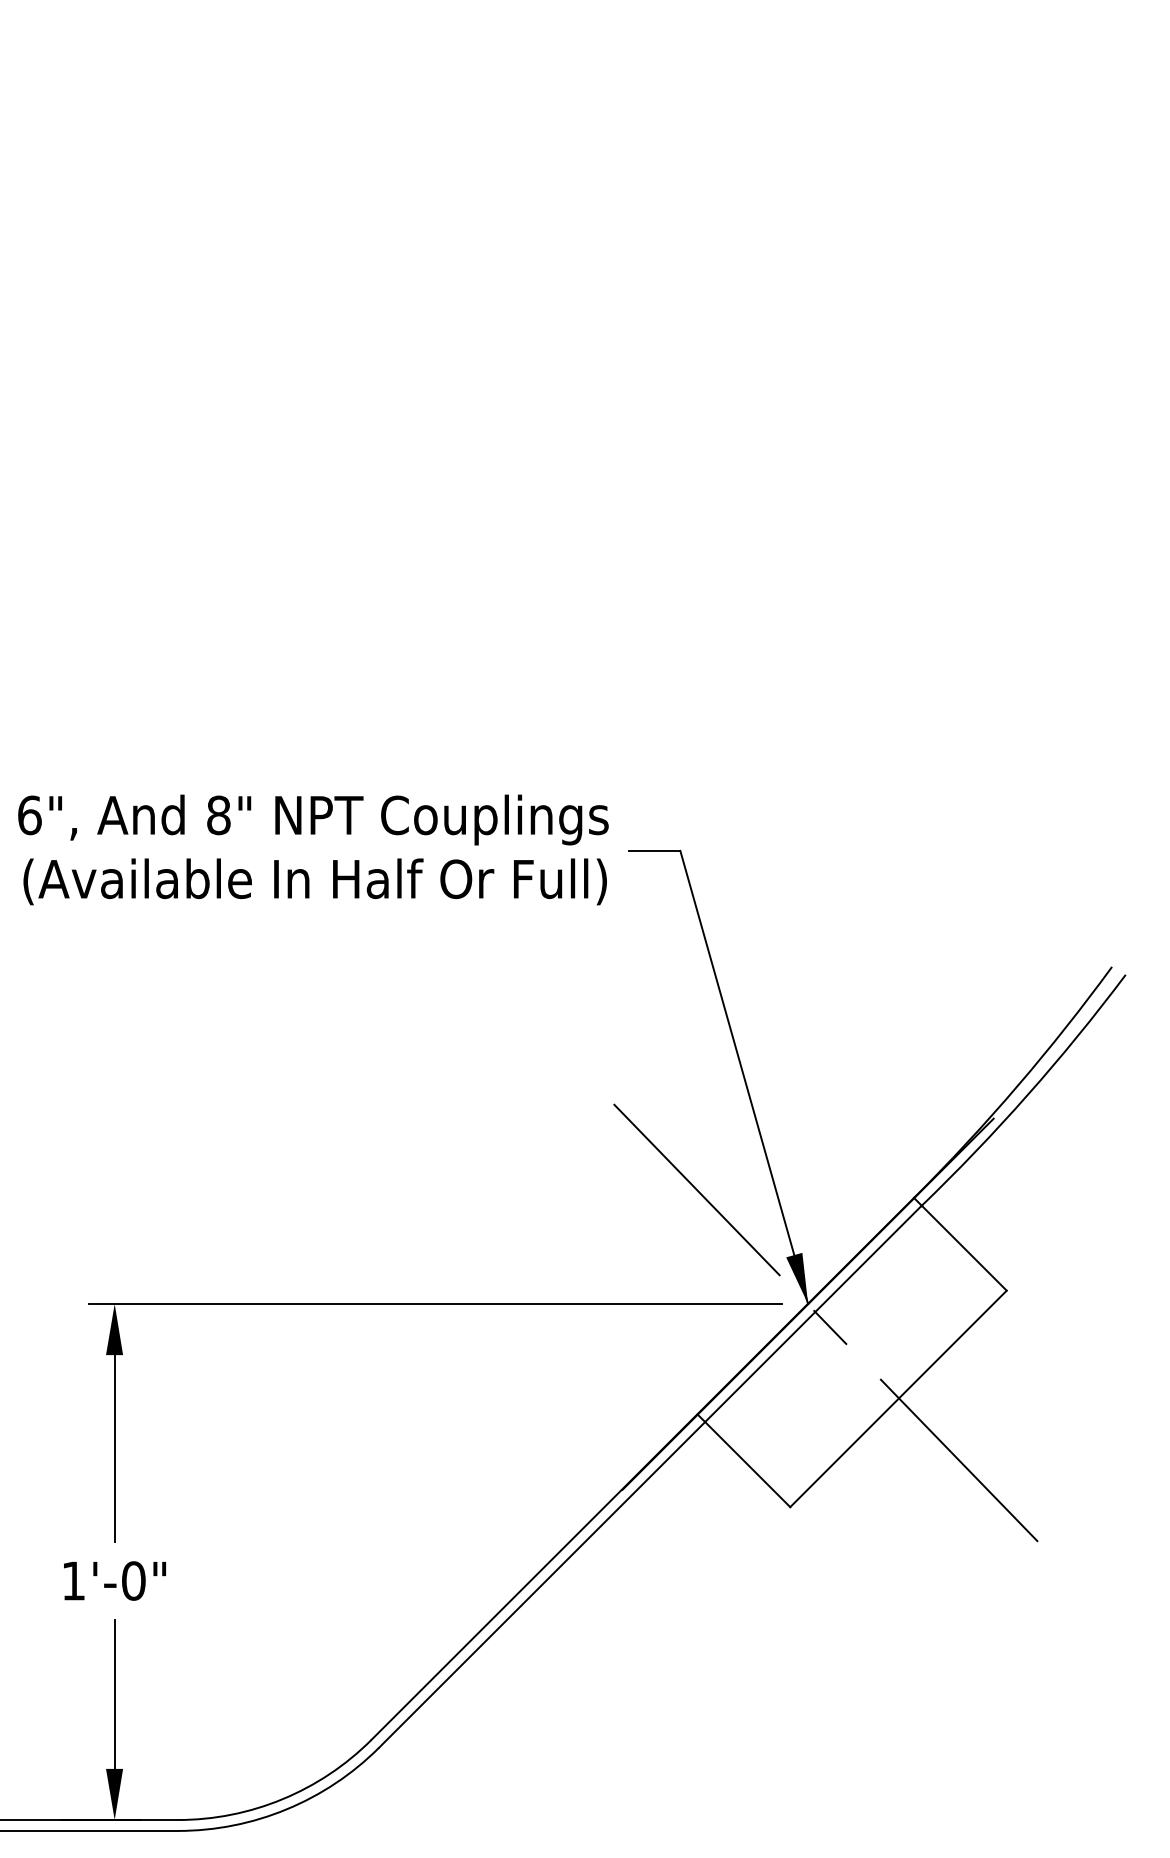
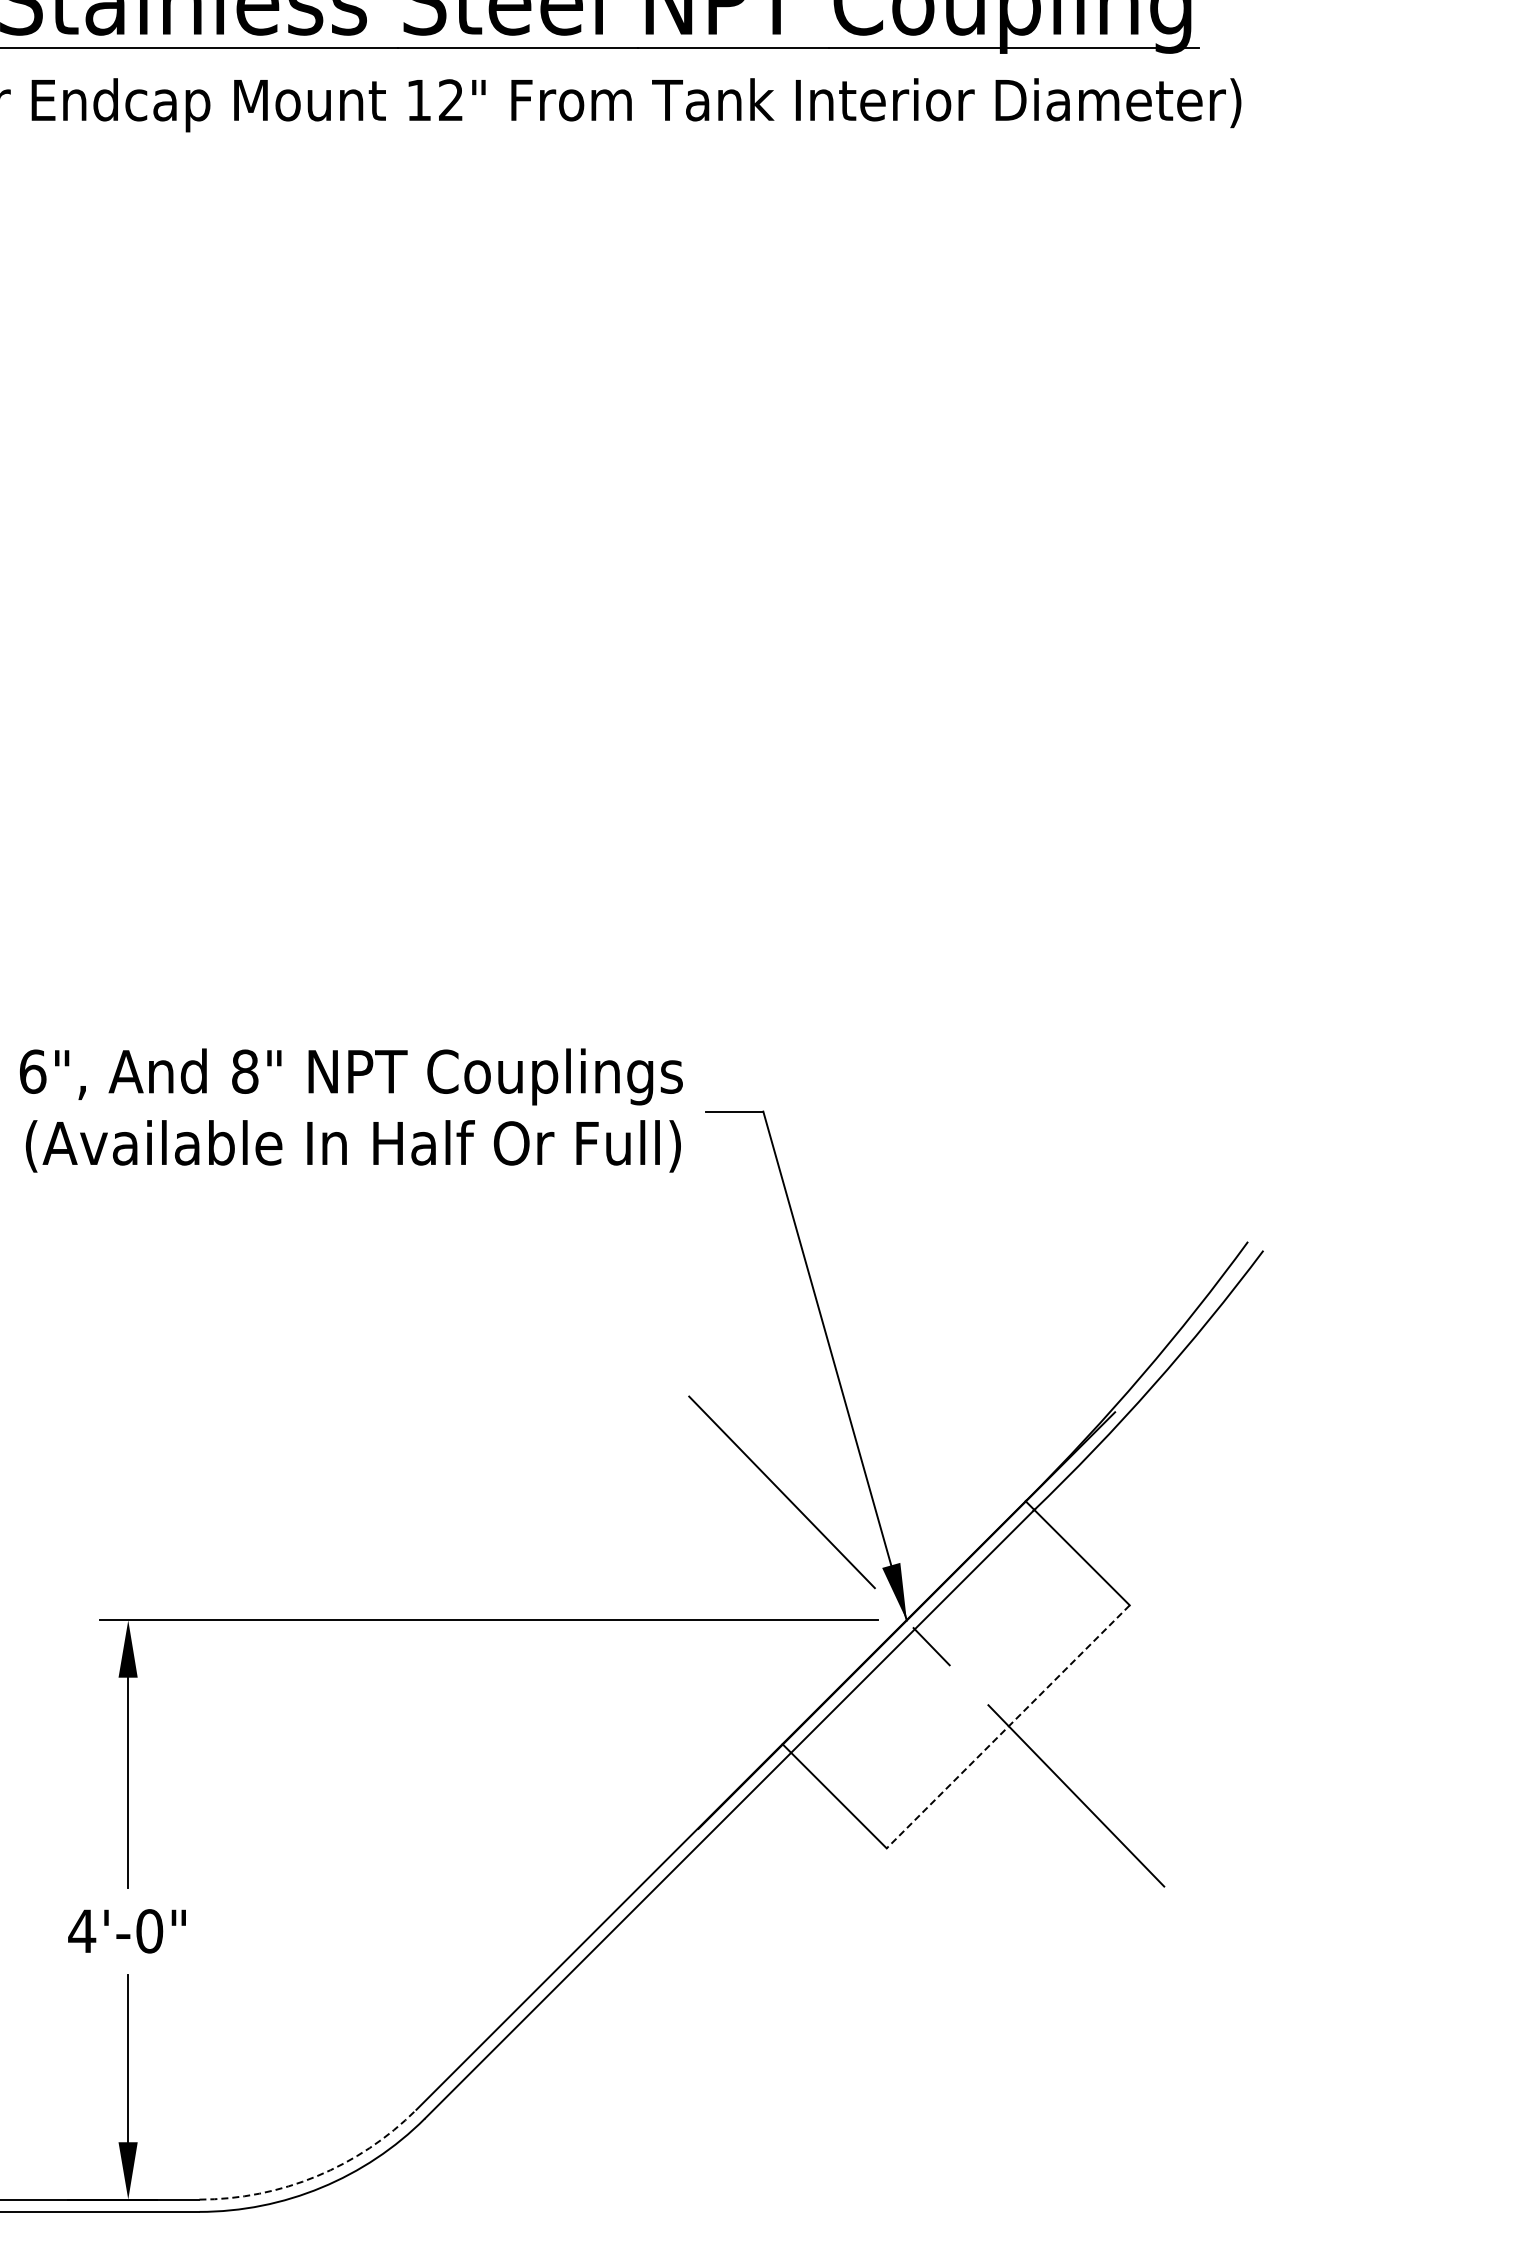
line: (898, 1398) -> (1008, 1726), solid -> dashed
text: (73, 1580) -> (82, 1930), 1'-0" -> 4'-0"
arc: (282, 1799) -> (316, 2176), solid -> dashed

